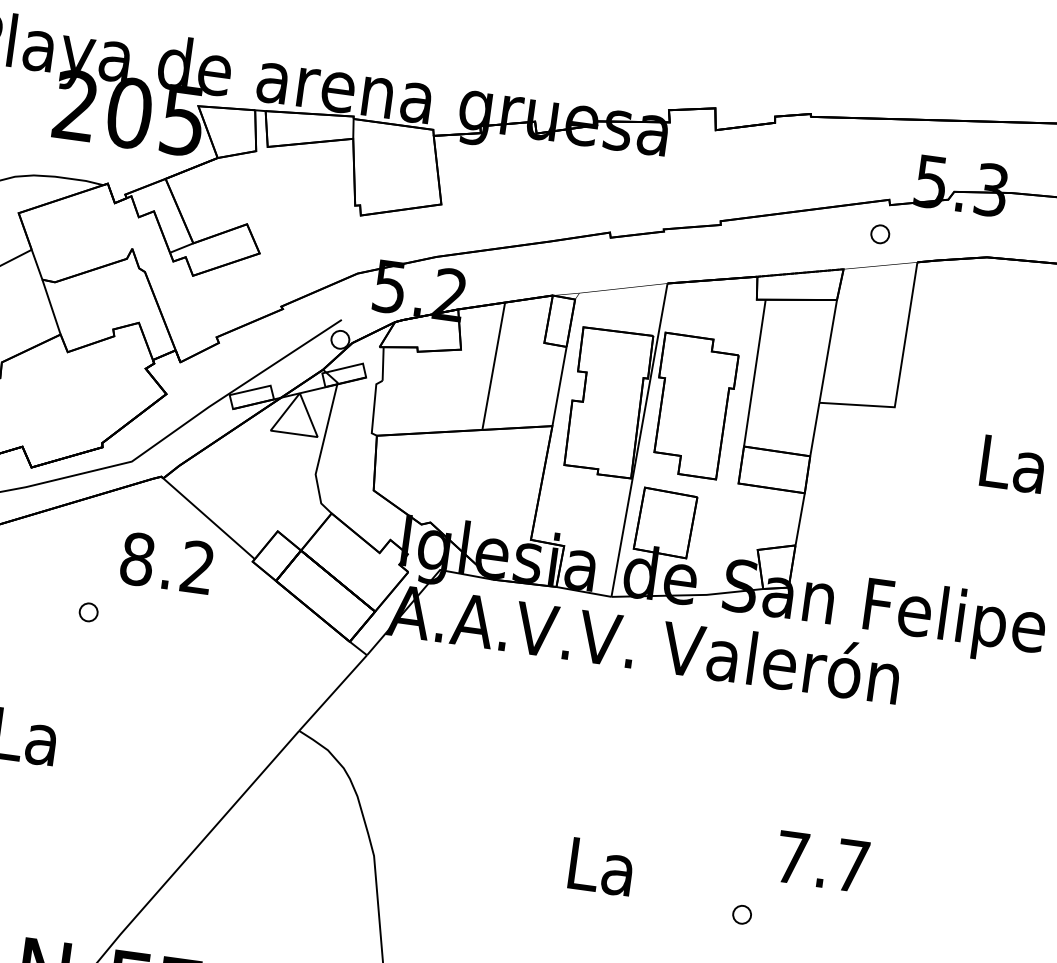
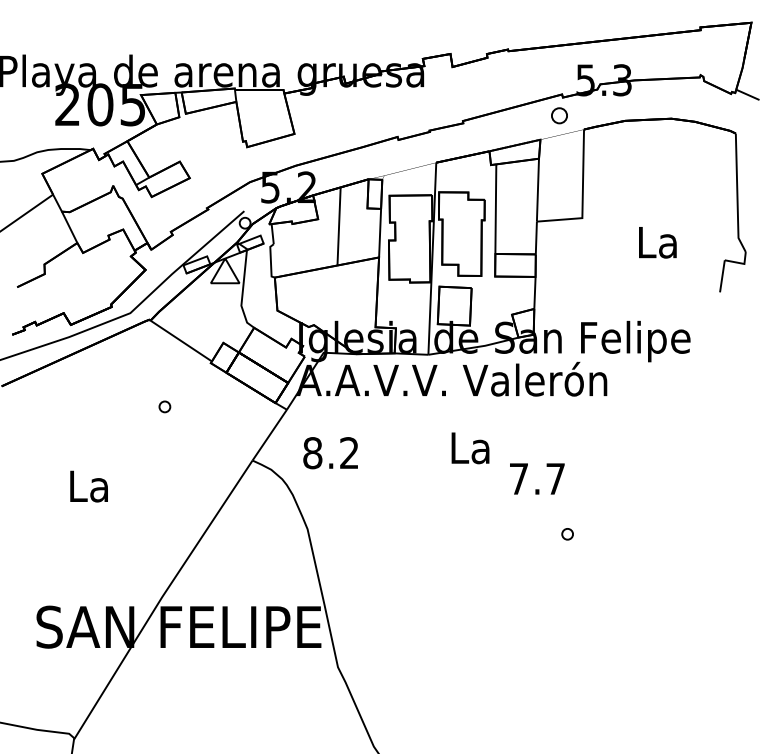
part: (880, 233) -> (559, 115), size x1.4
text: (166, 563) -> (330, 453), moved
part: (88, 611) -> (164, 406), moved
text: (822, 861) -> (537, 478), moved
text: (601, 867) -> (470, 448), moved
part: (741, 915) -> (567, 534), moved

